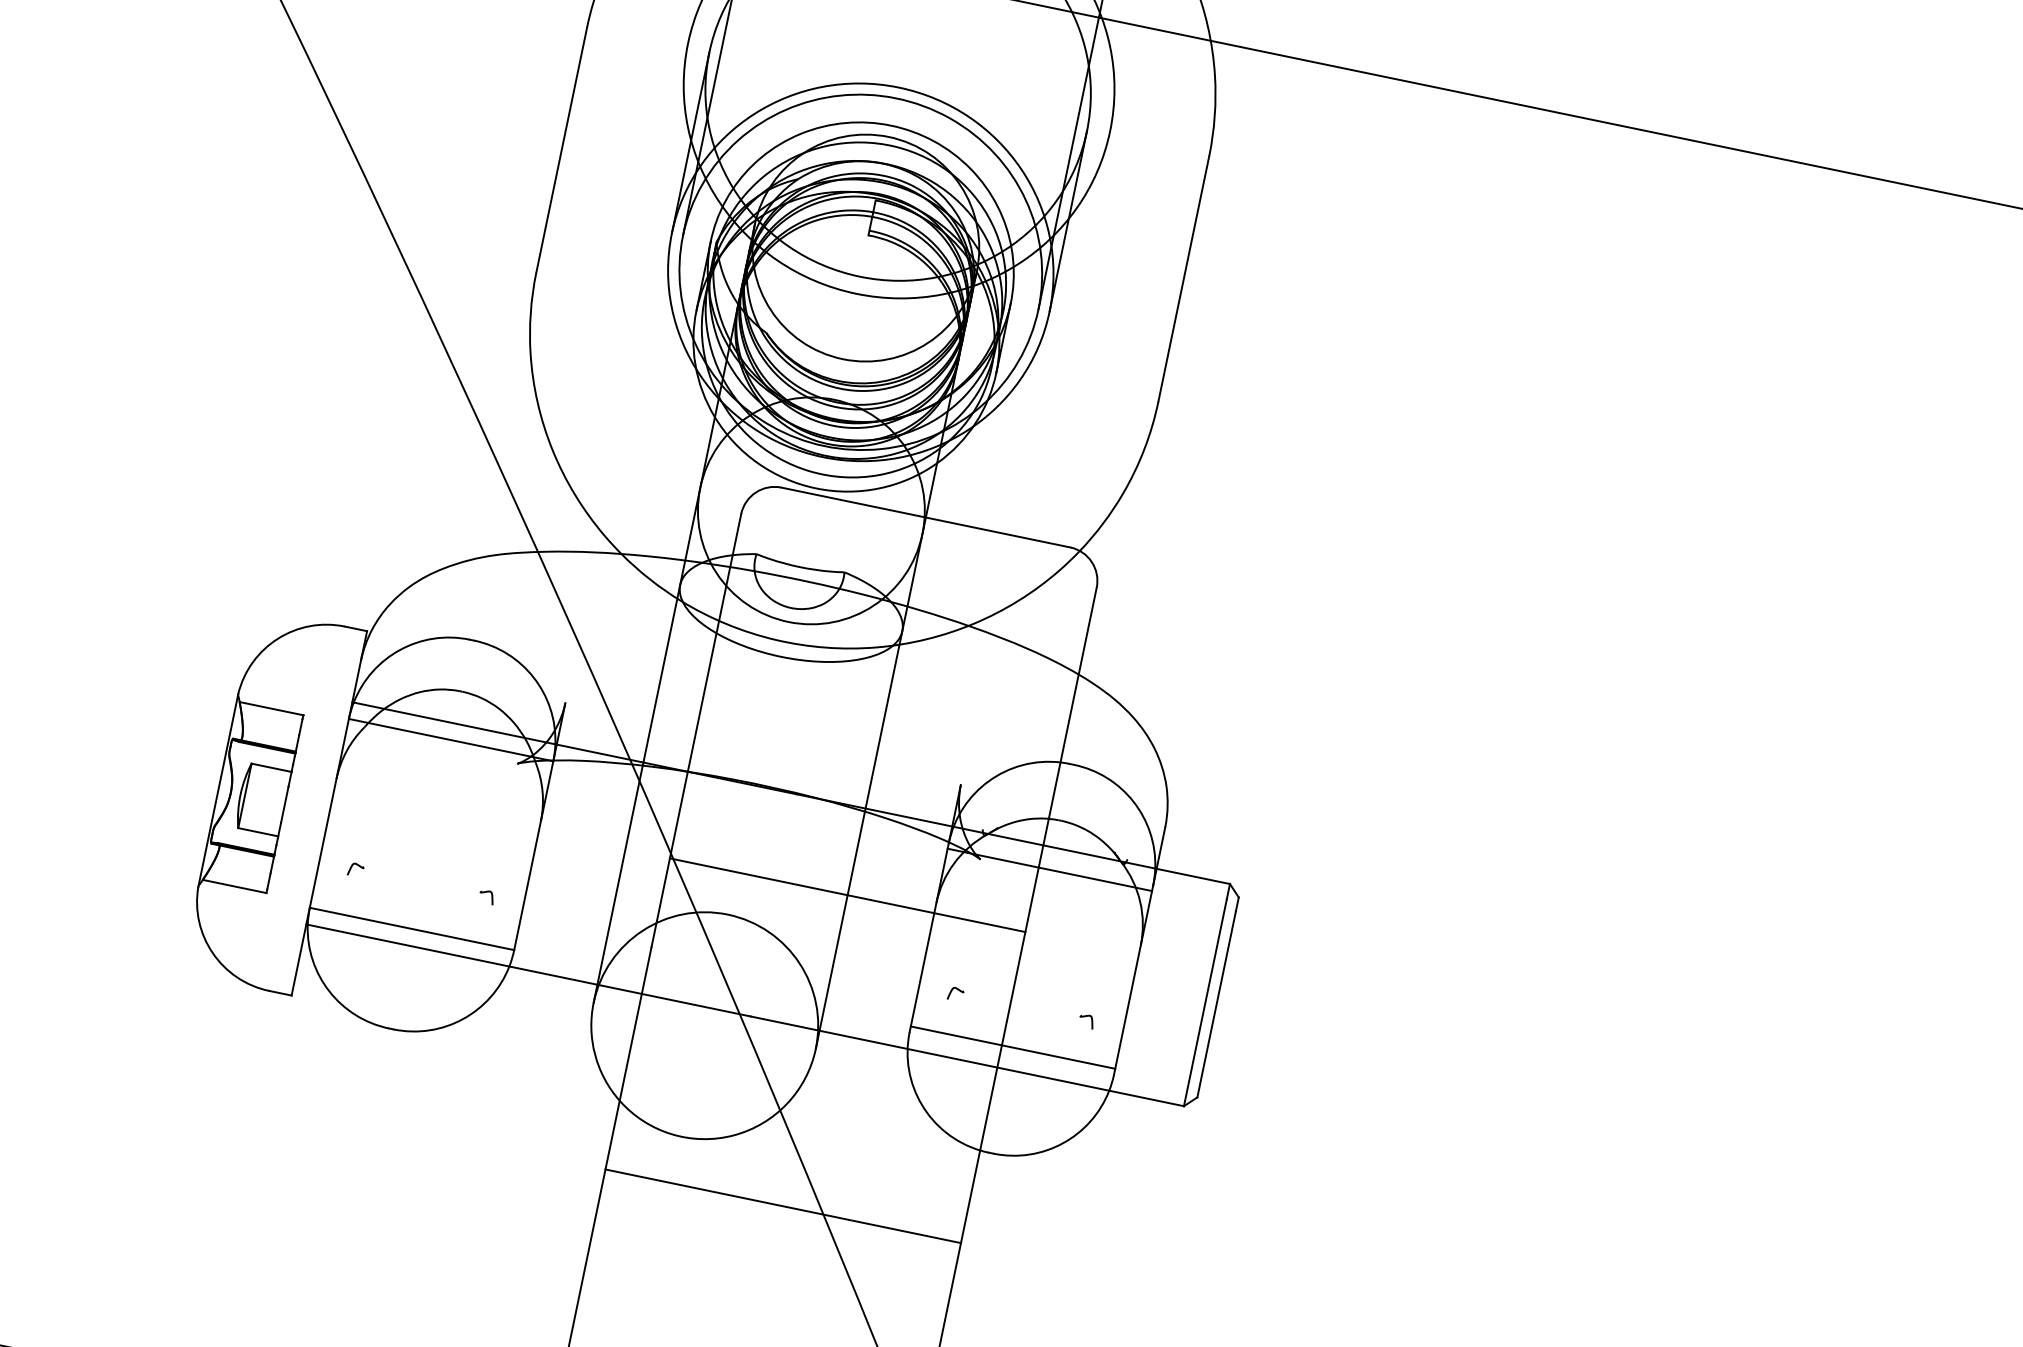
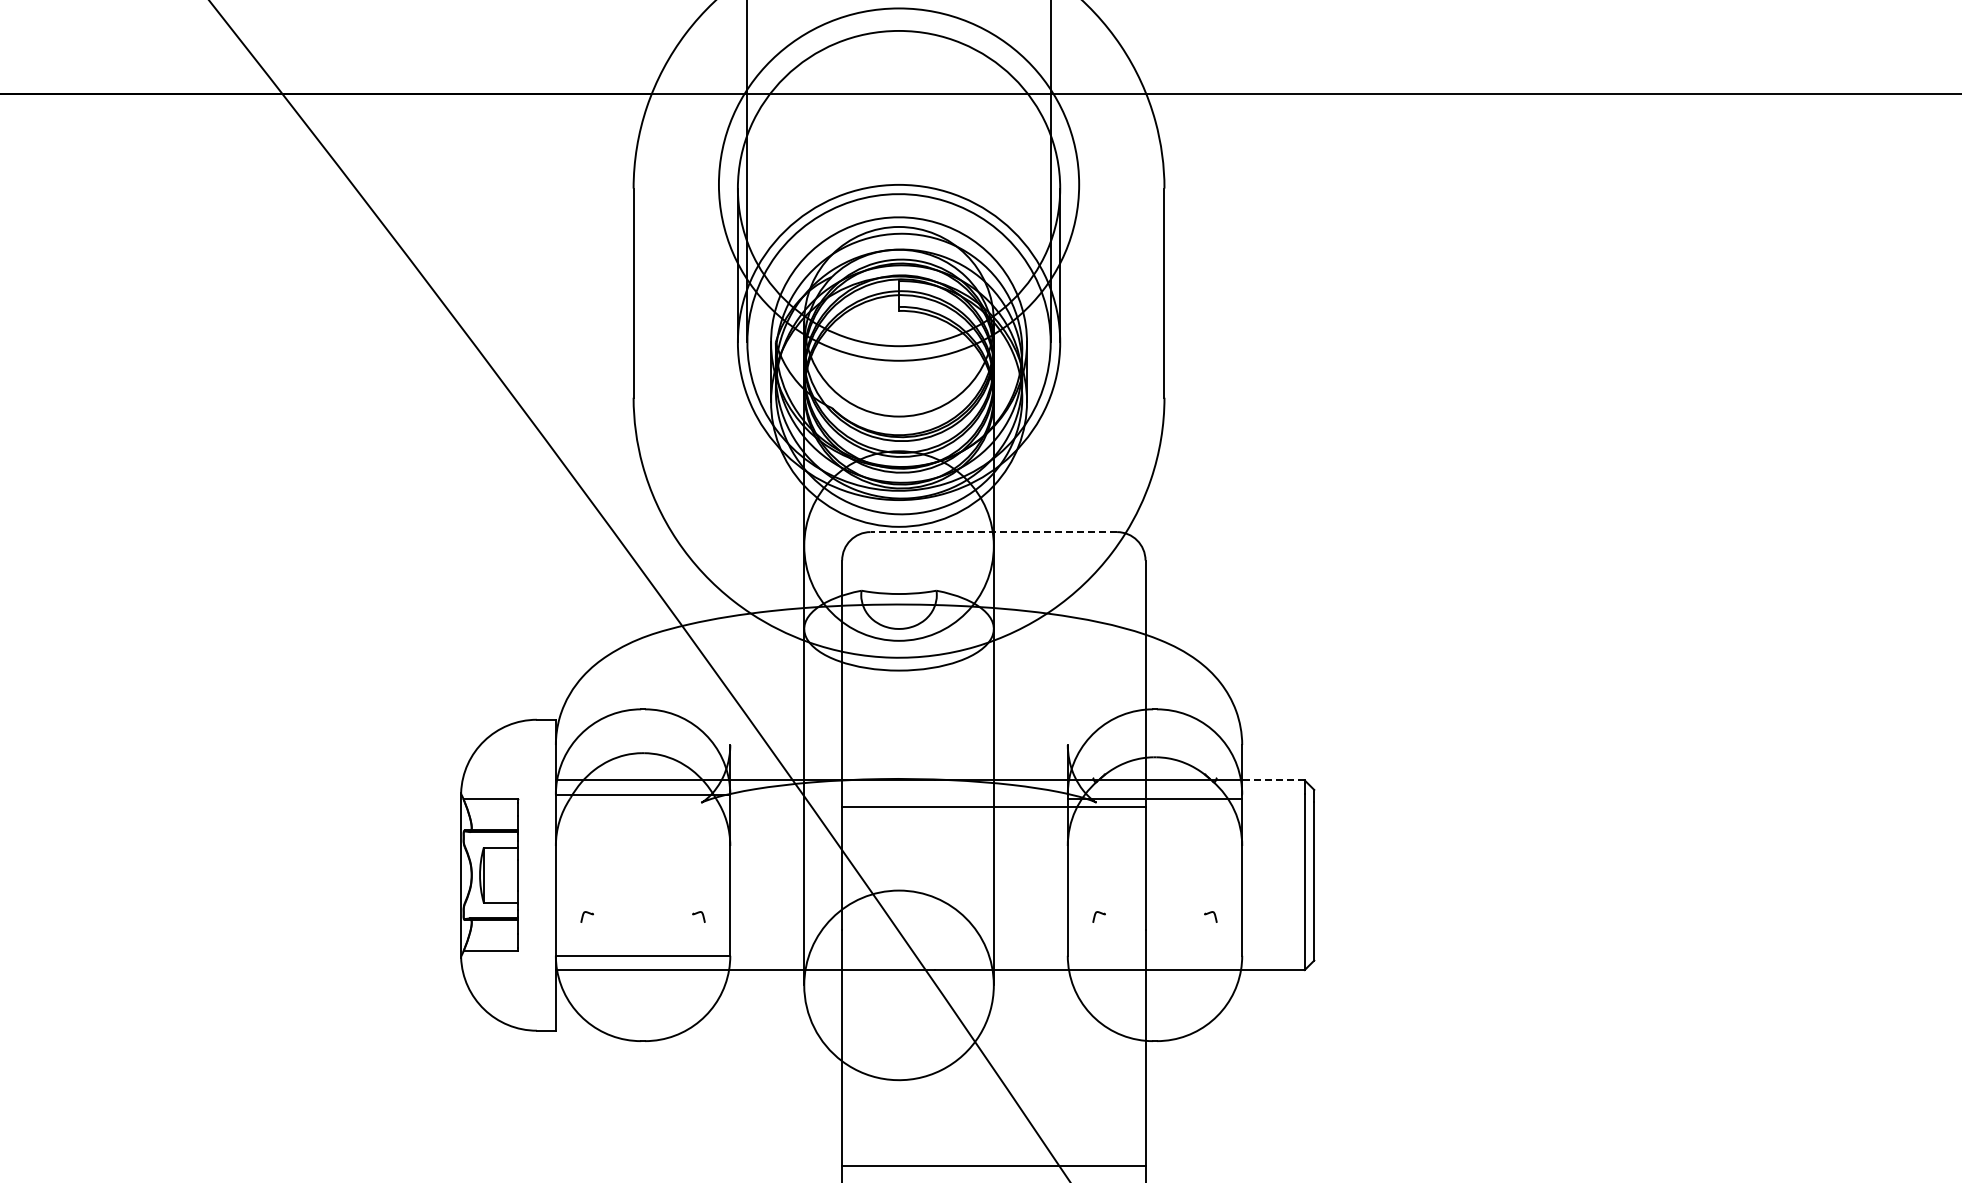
line: (925, 517) -> (993, 532), solid -> dashed
line: (1192, 876) -> (1272, 780), solid -> dashed
line: (847, 895) -> (993, 807), moved
line: (1012, 1047) -> (1154, 951), removed
line: (782, 1205) -> (993, 1165), moved

